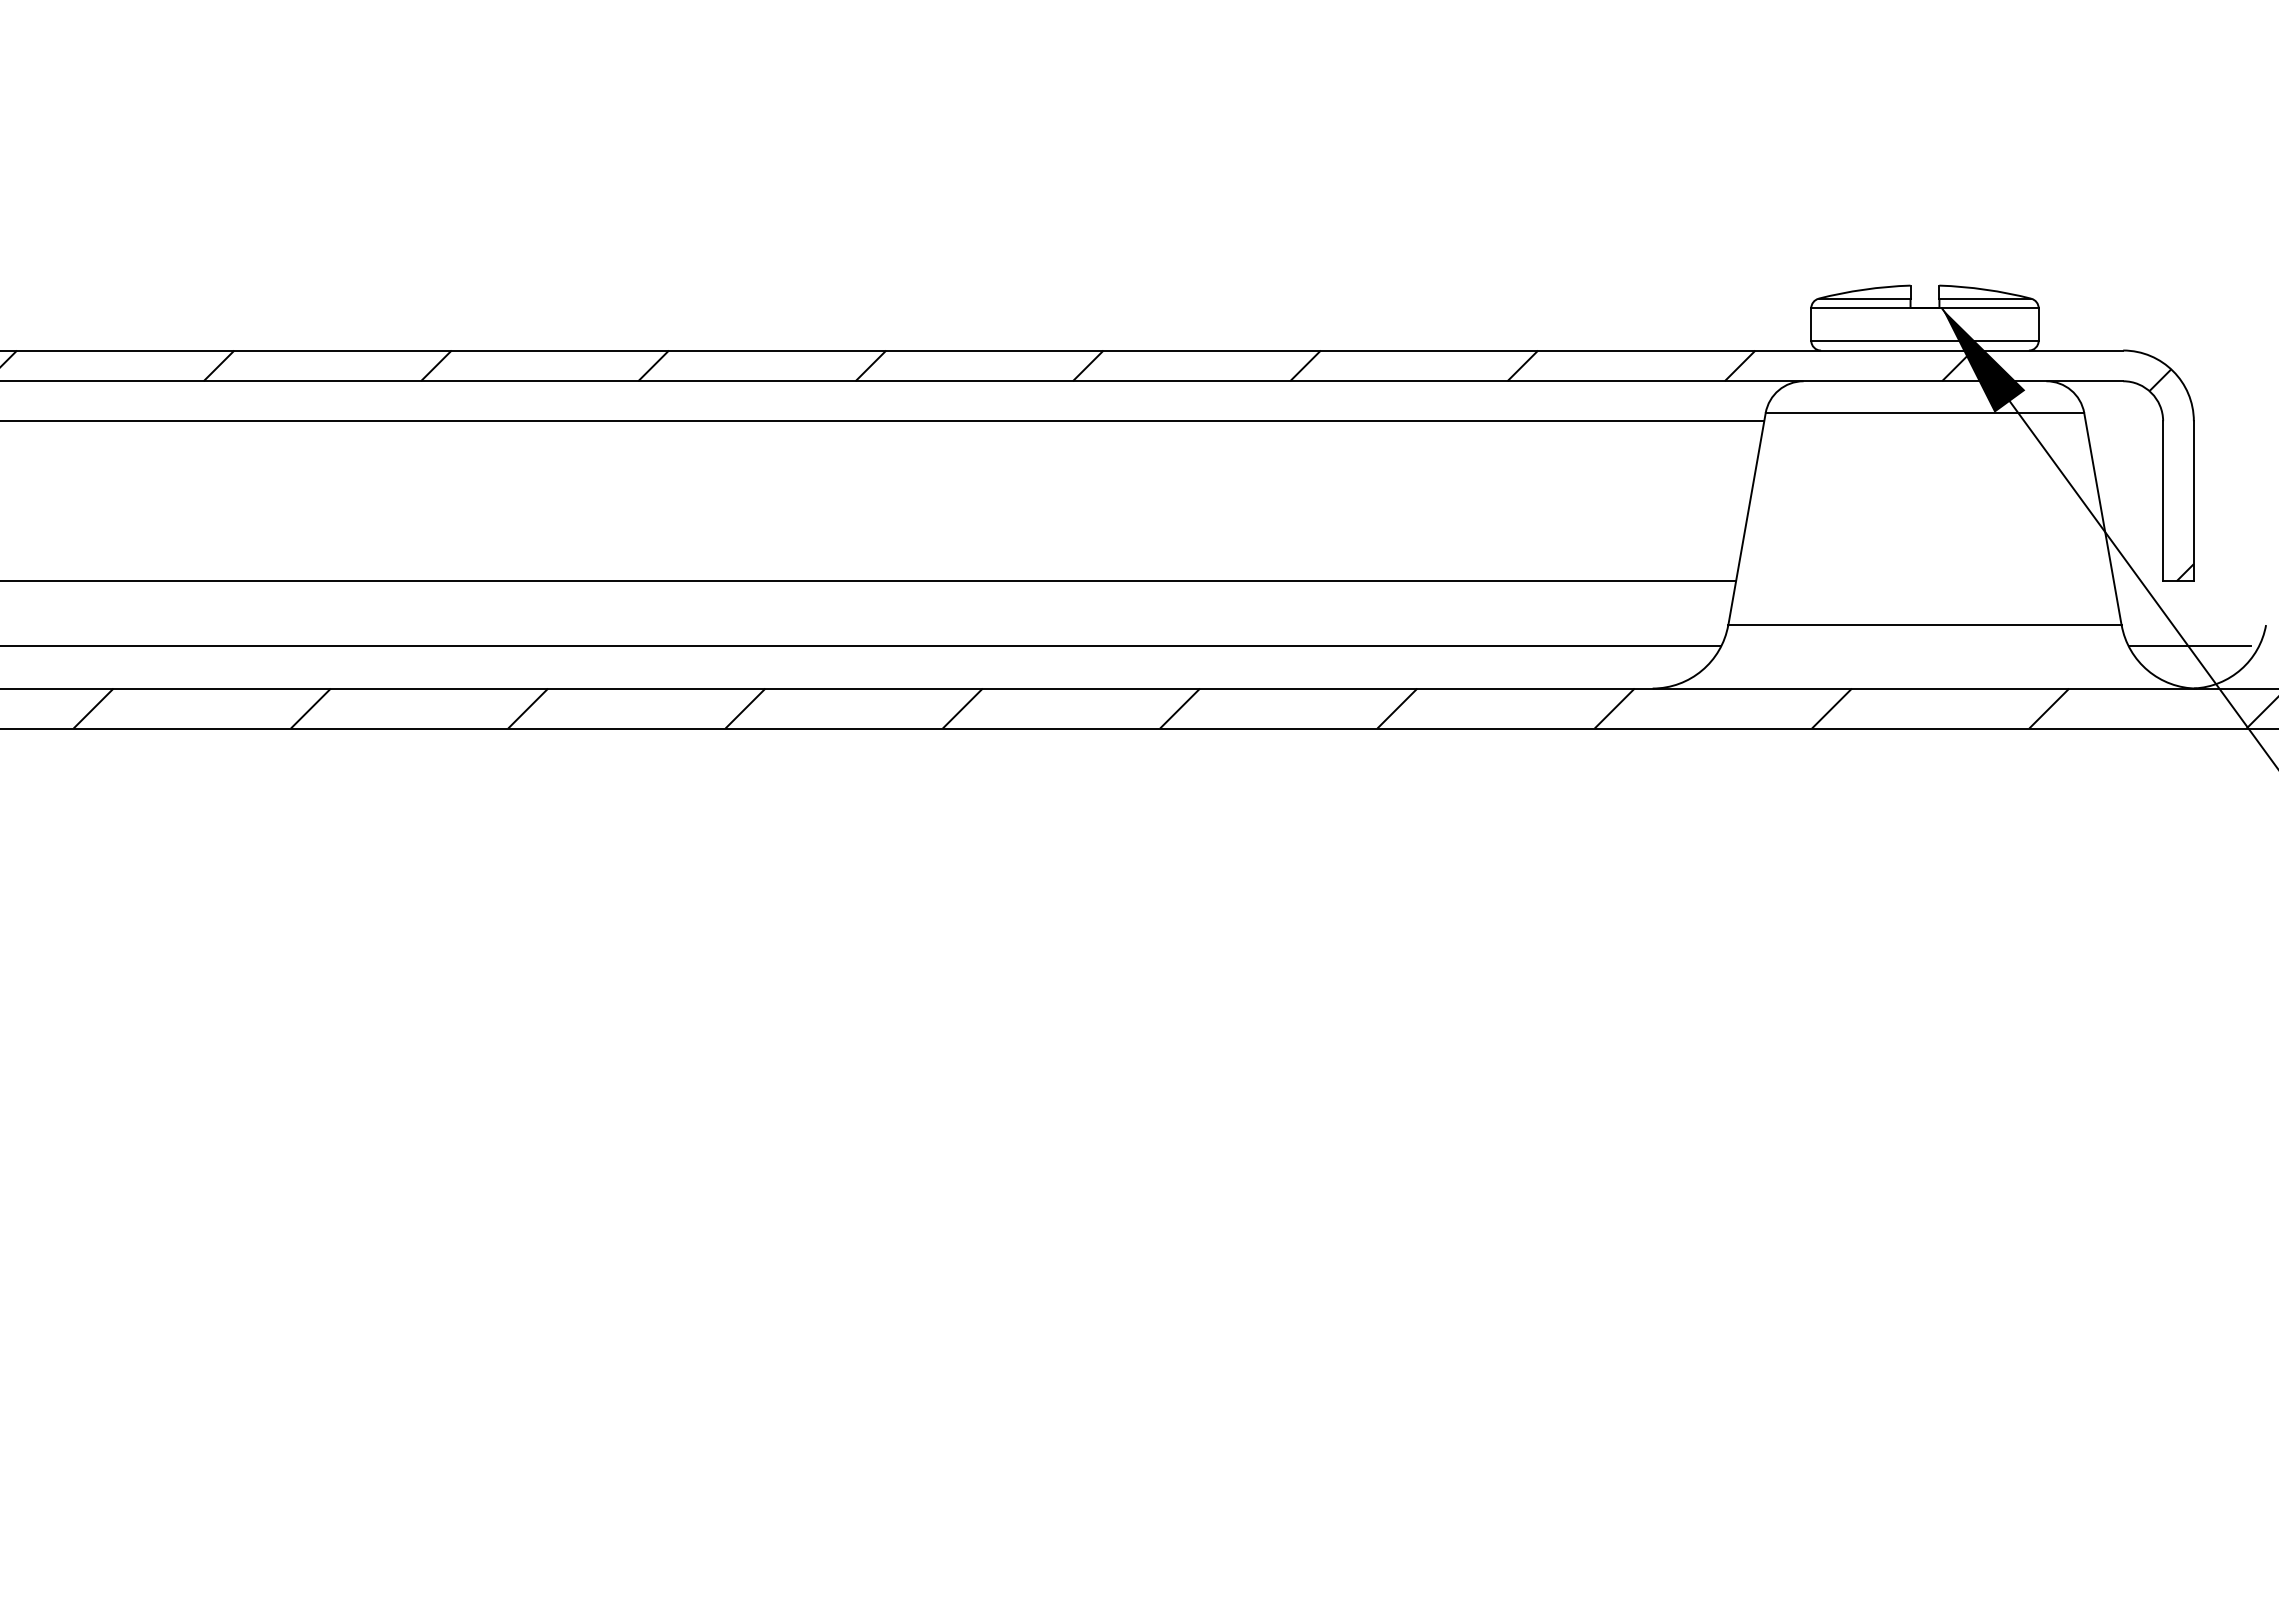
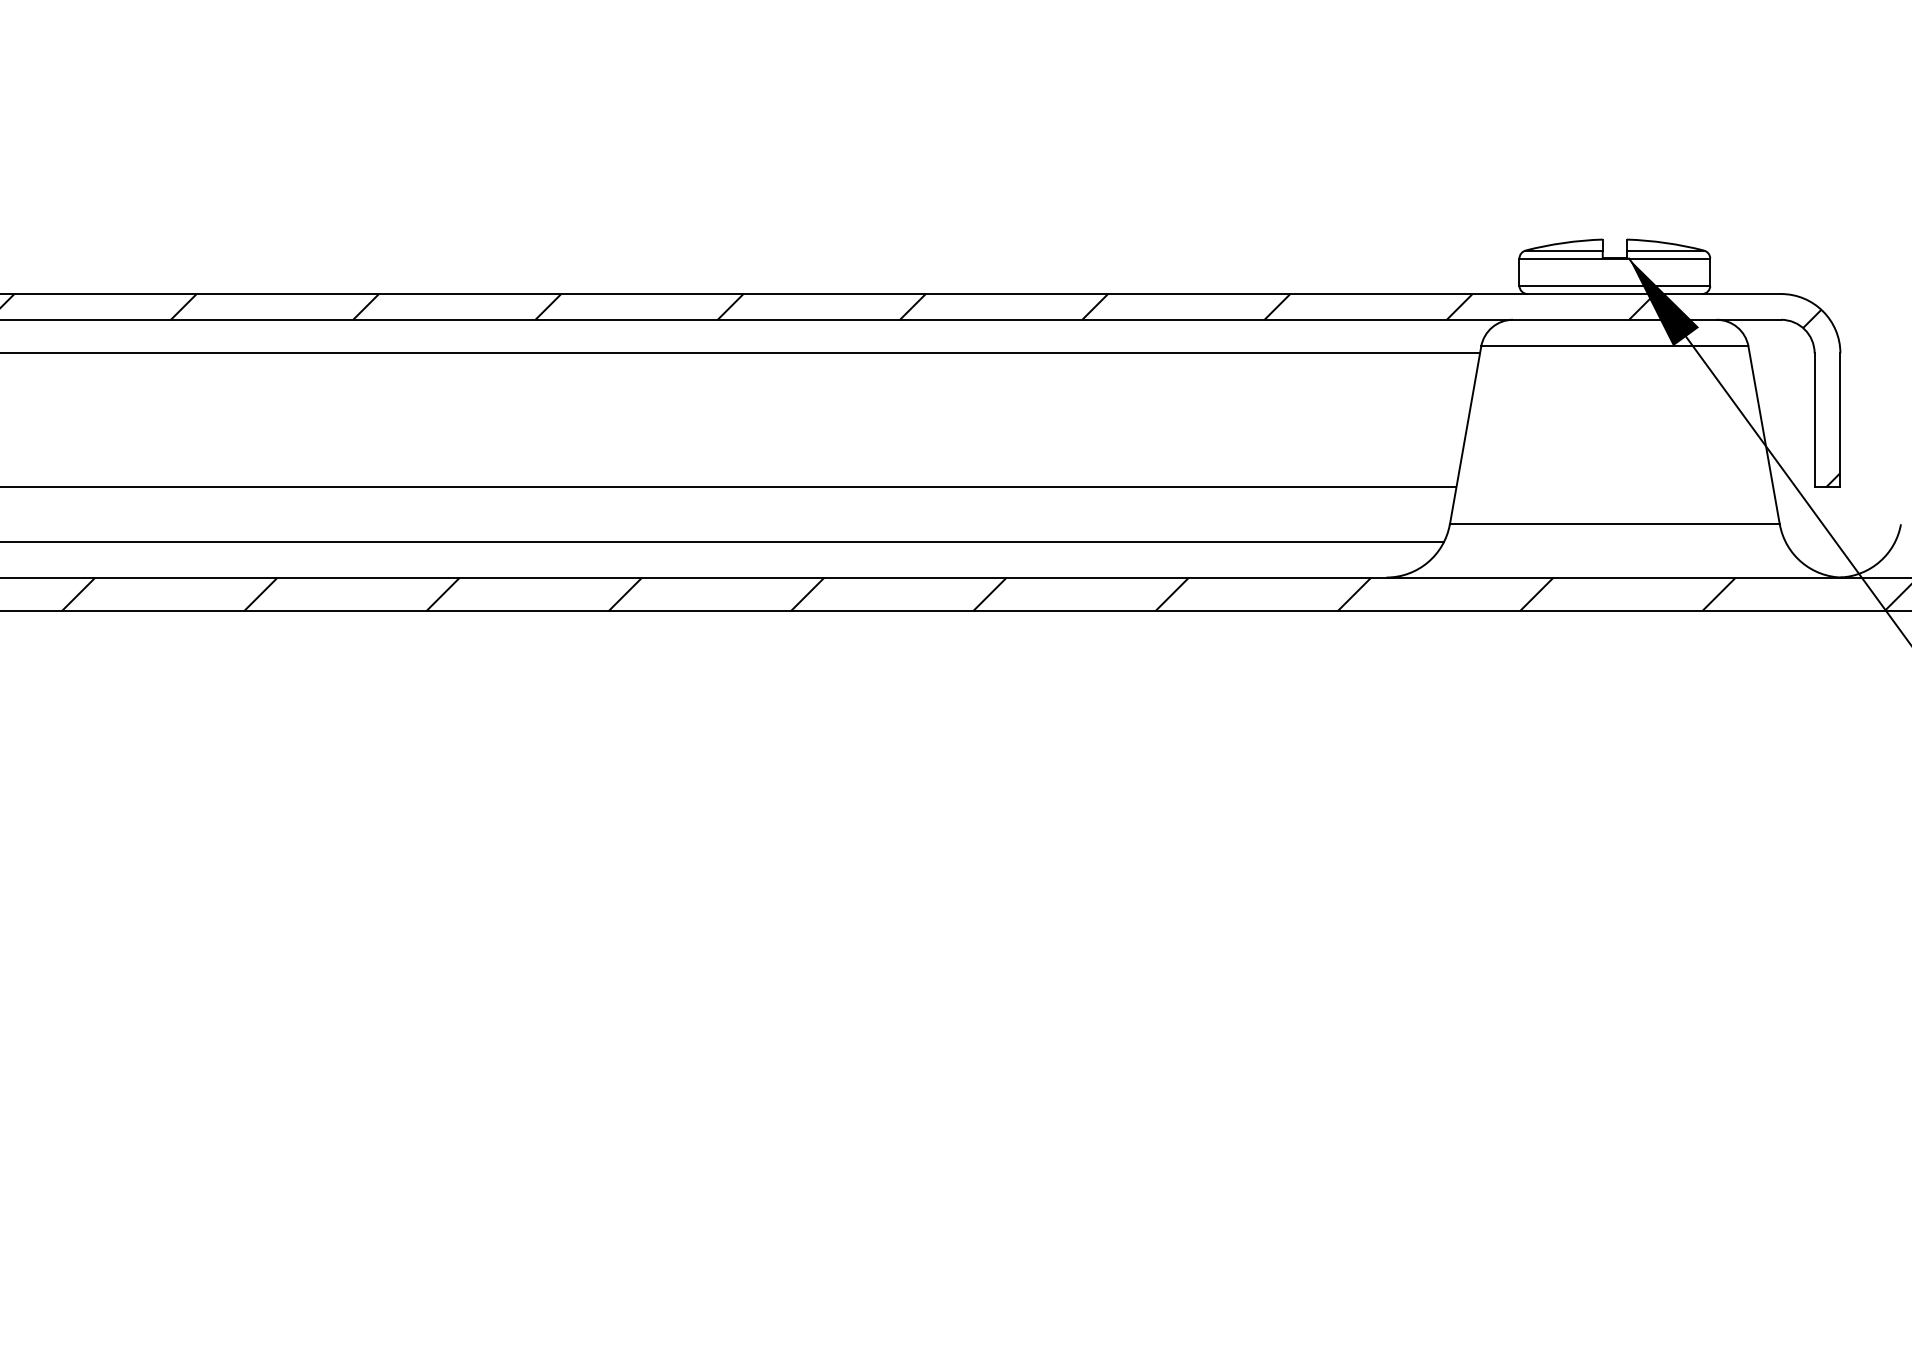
line: (2189, 646) -> (1836, 542), removed

